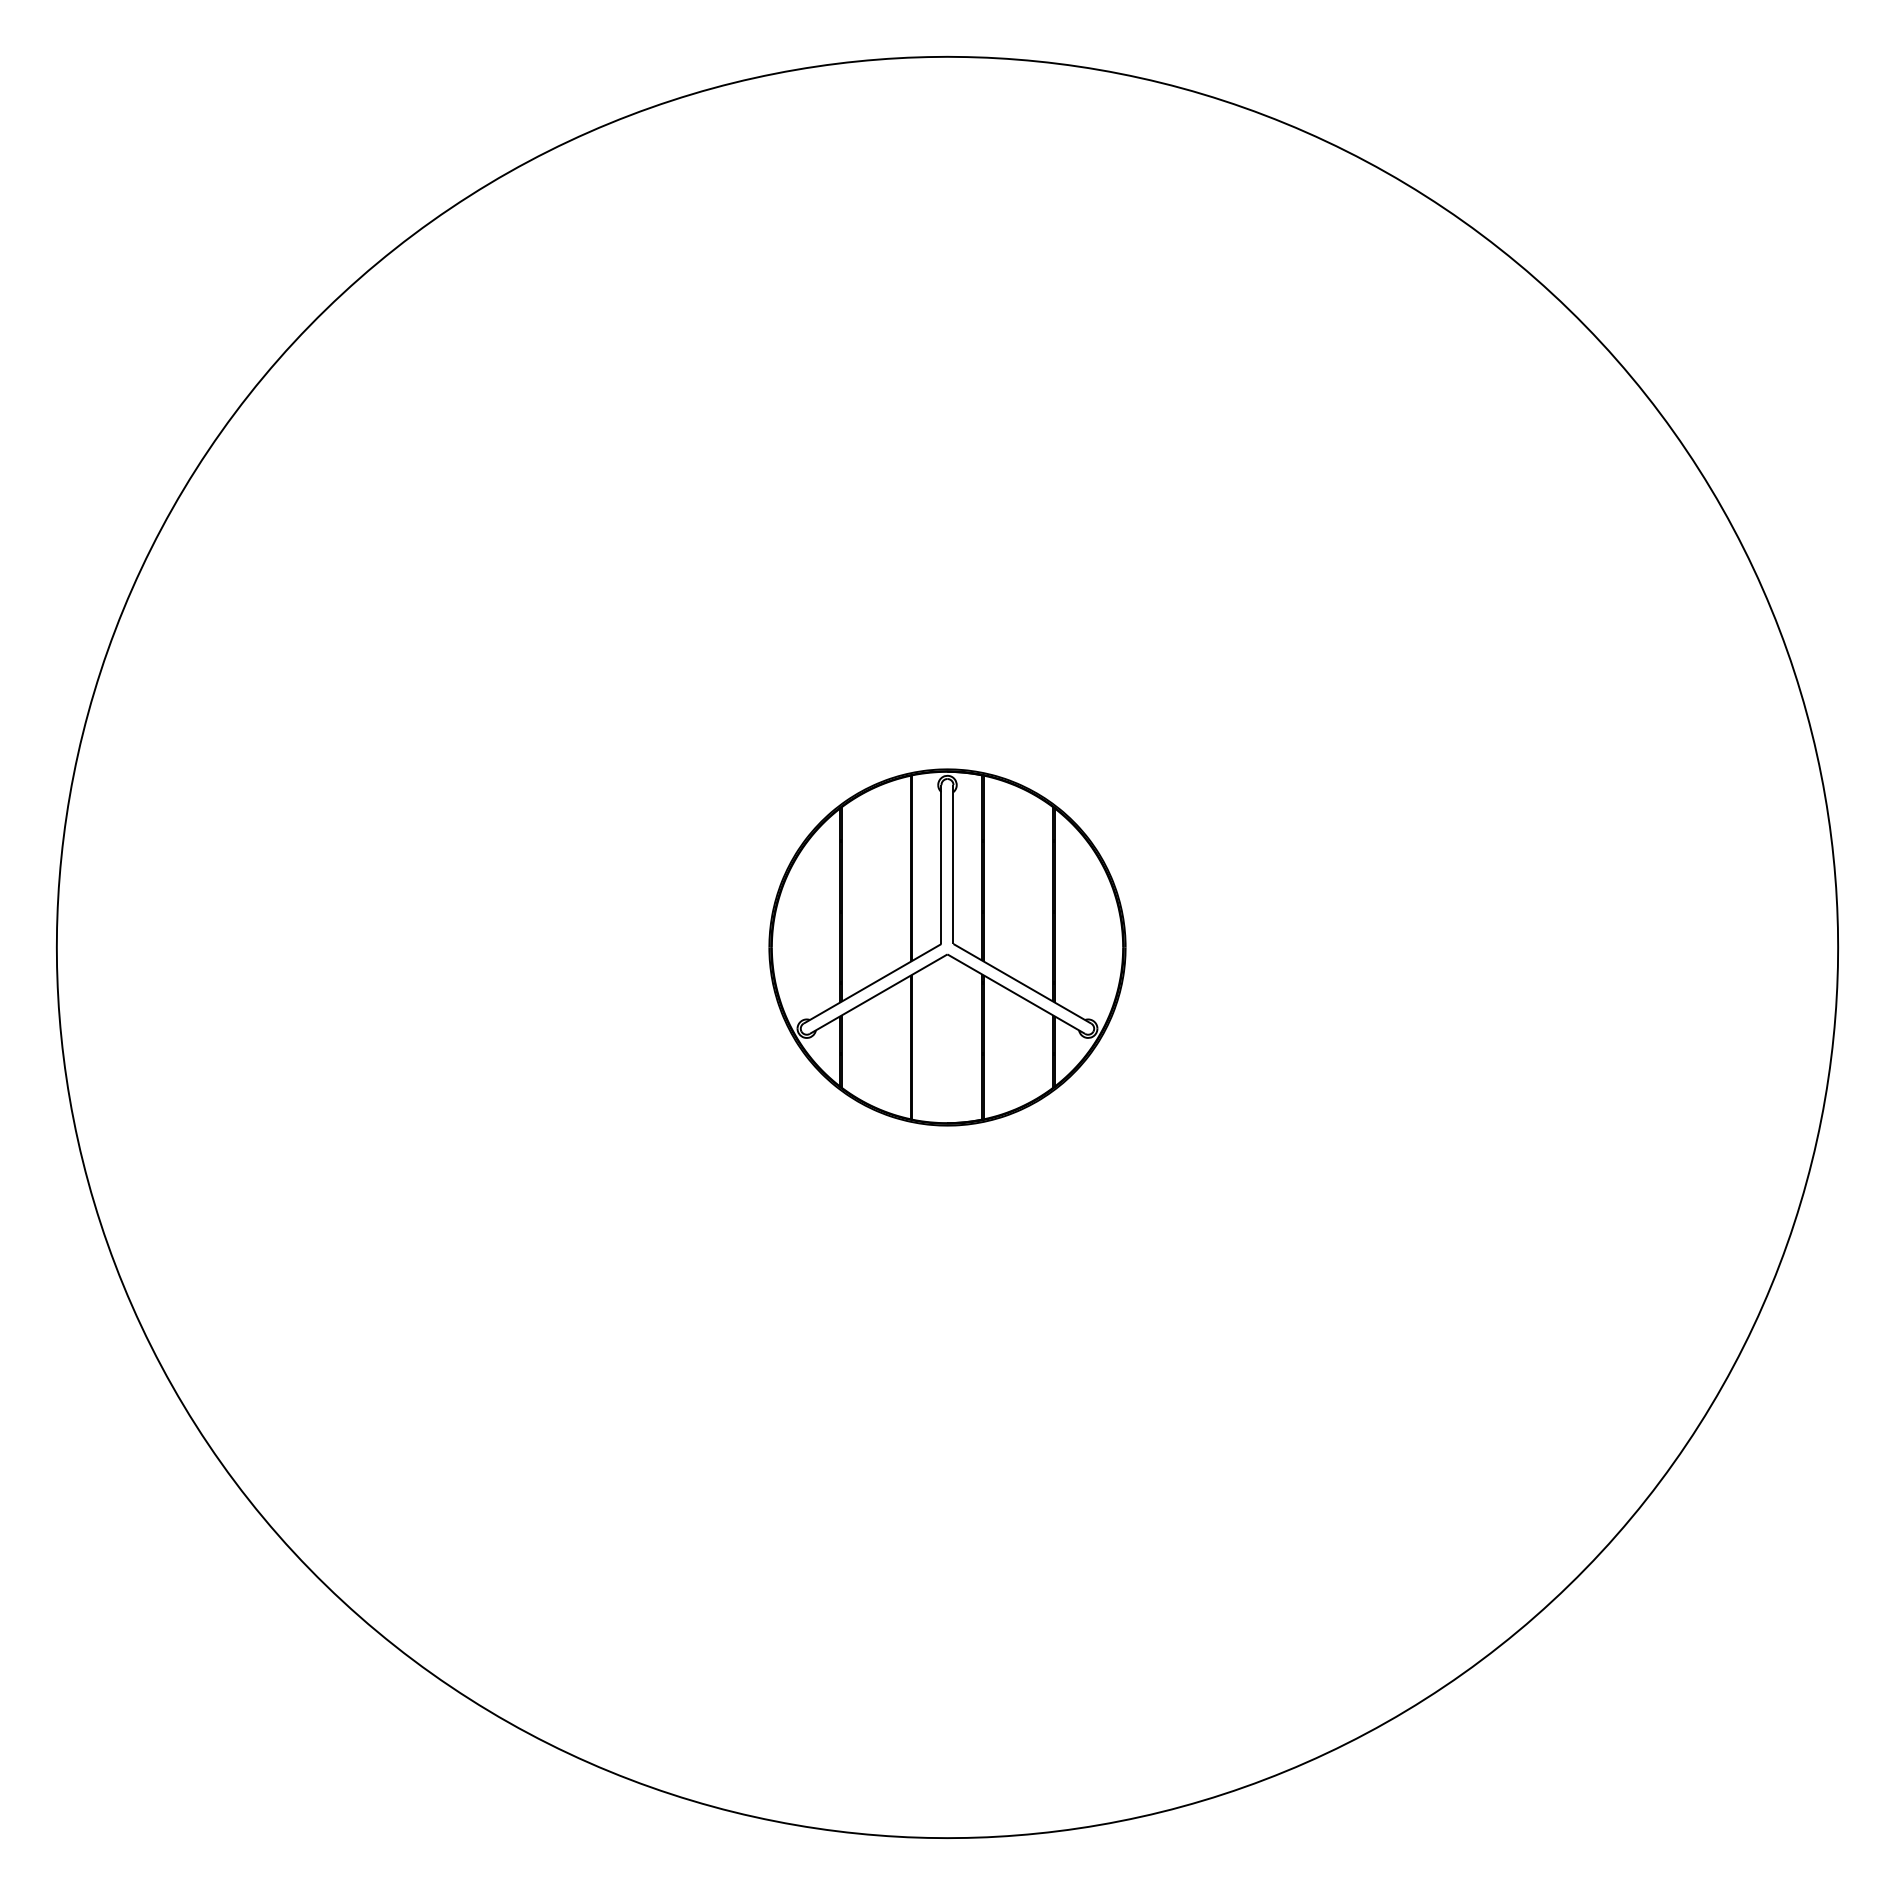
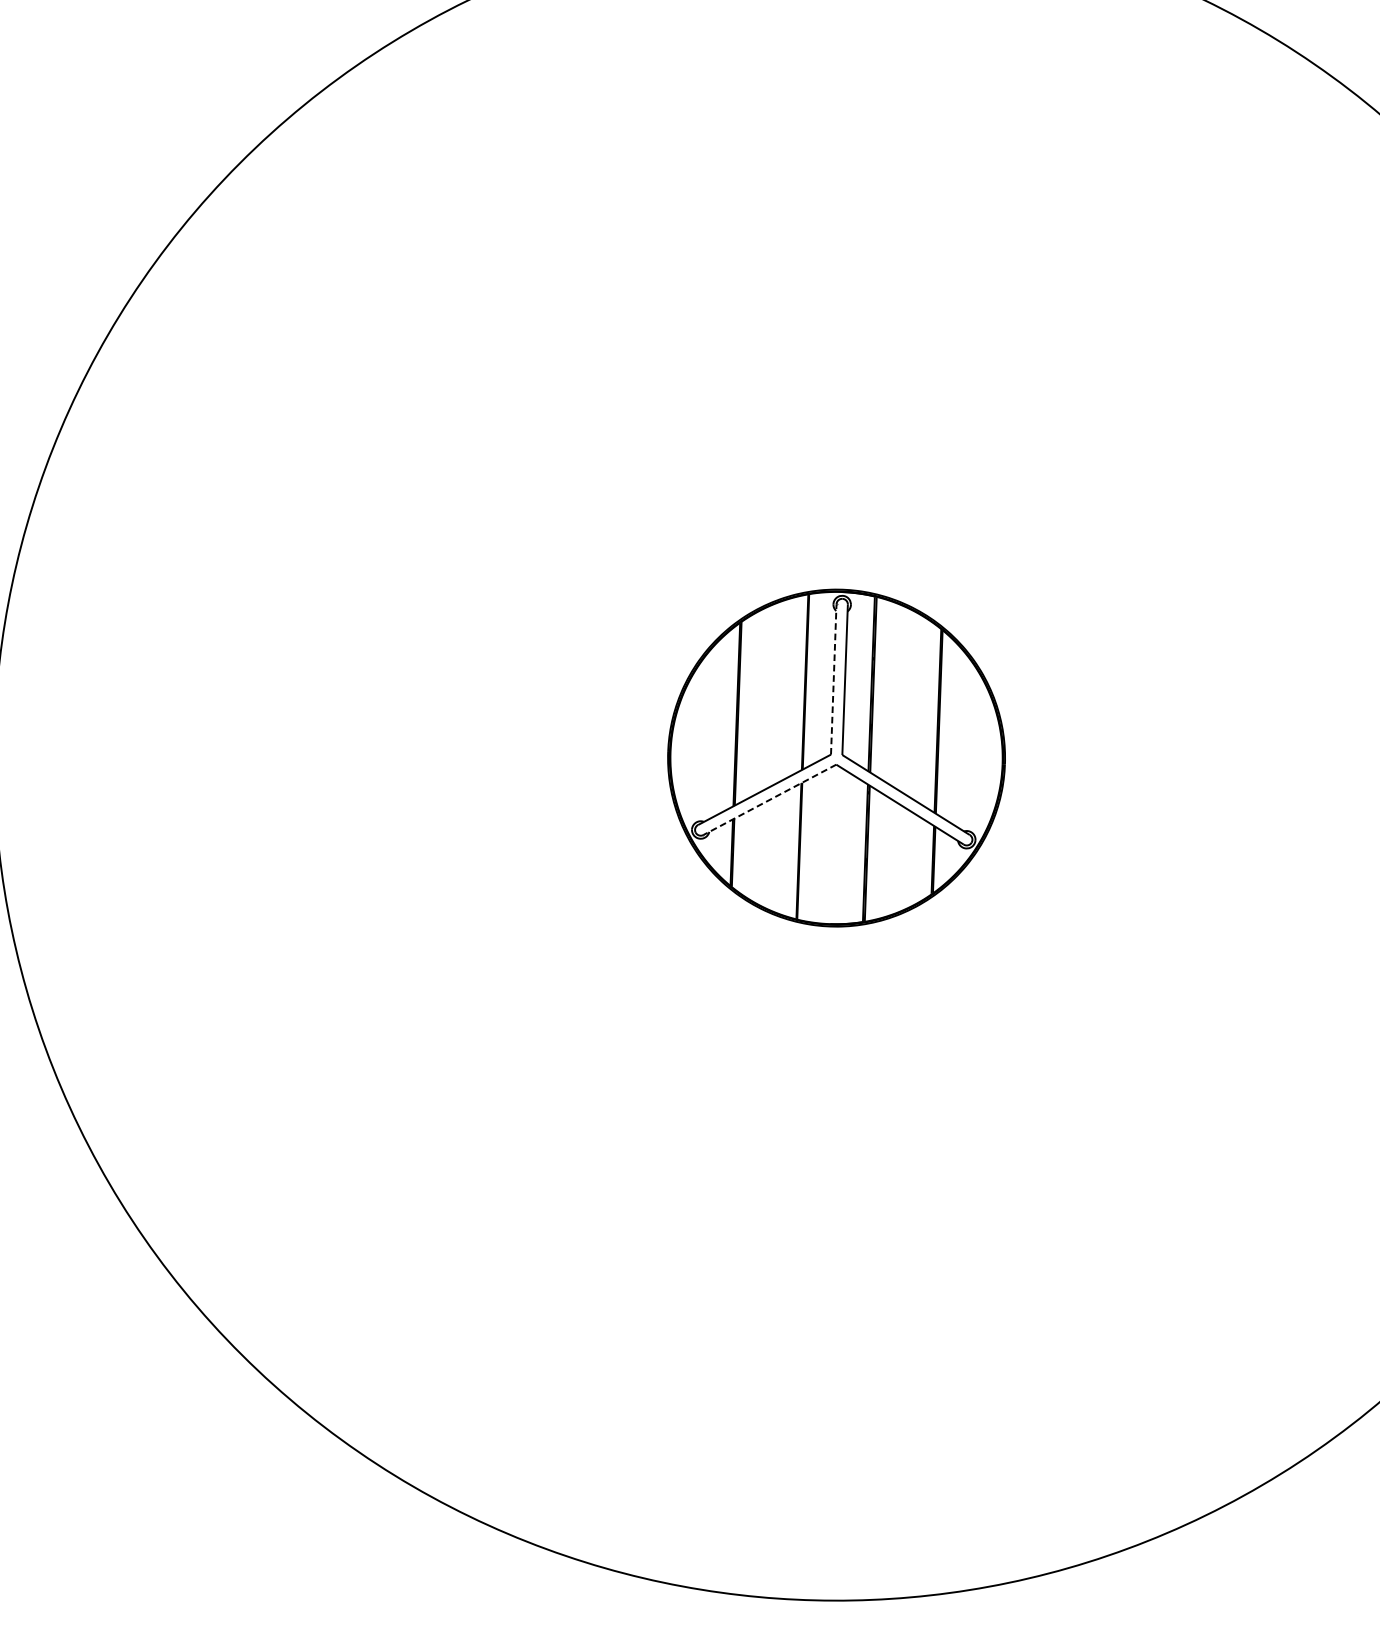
line: (941, 864) -> (833, 679), solid -> dashed
line: (878, 994) -> (769, 800), solid -> dashed

